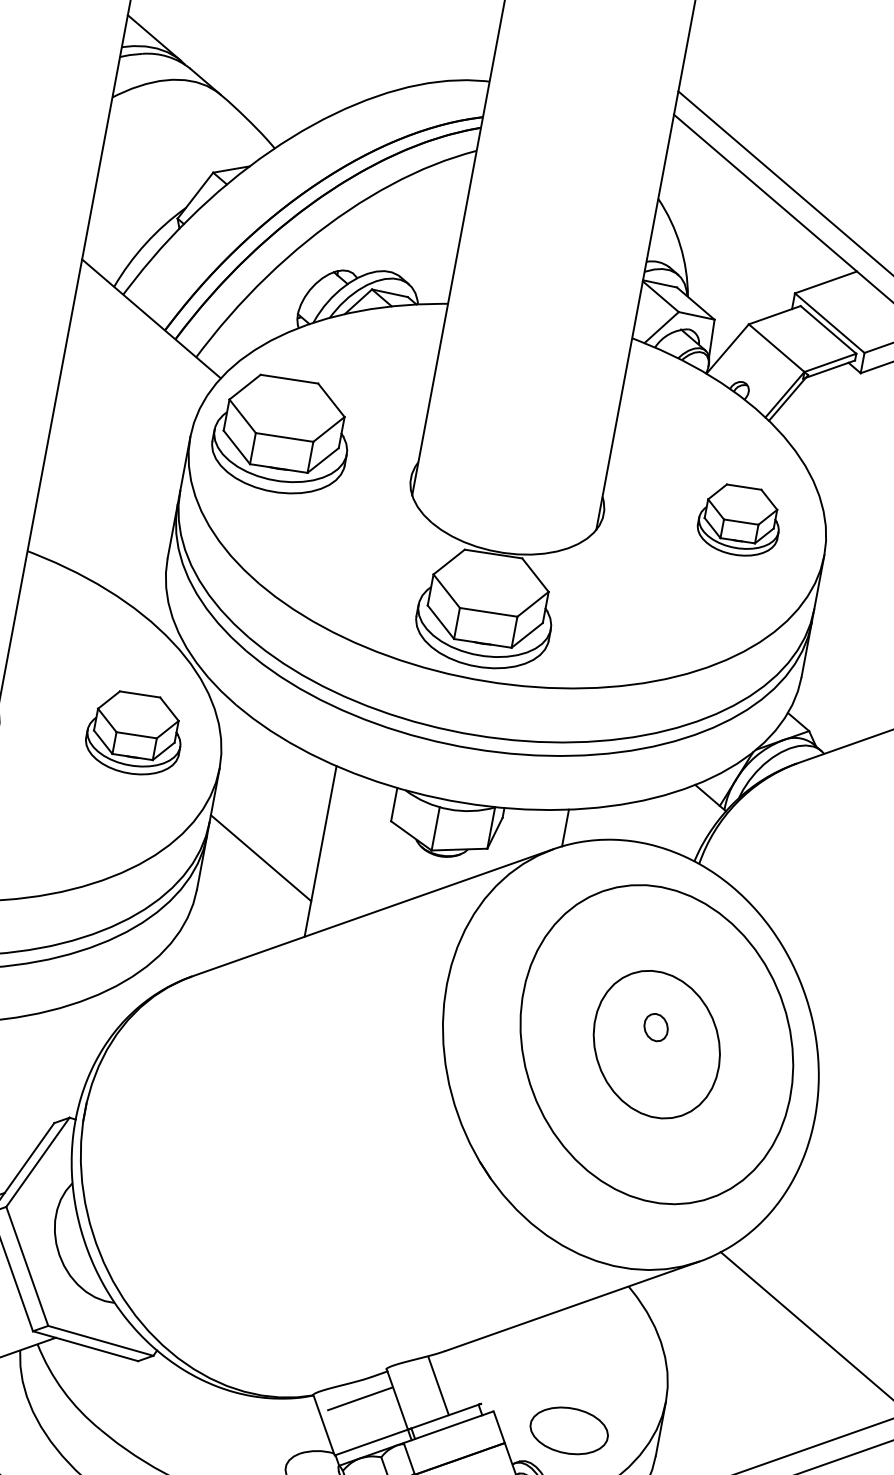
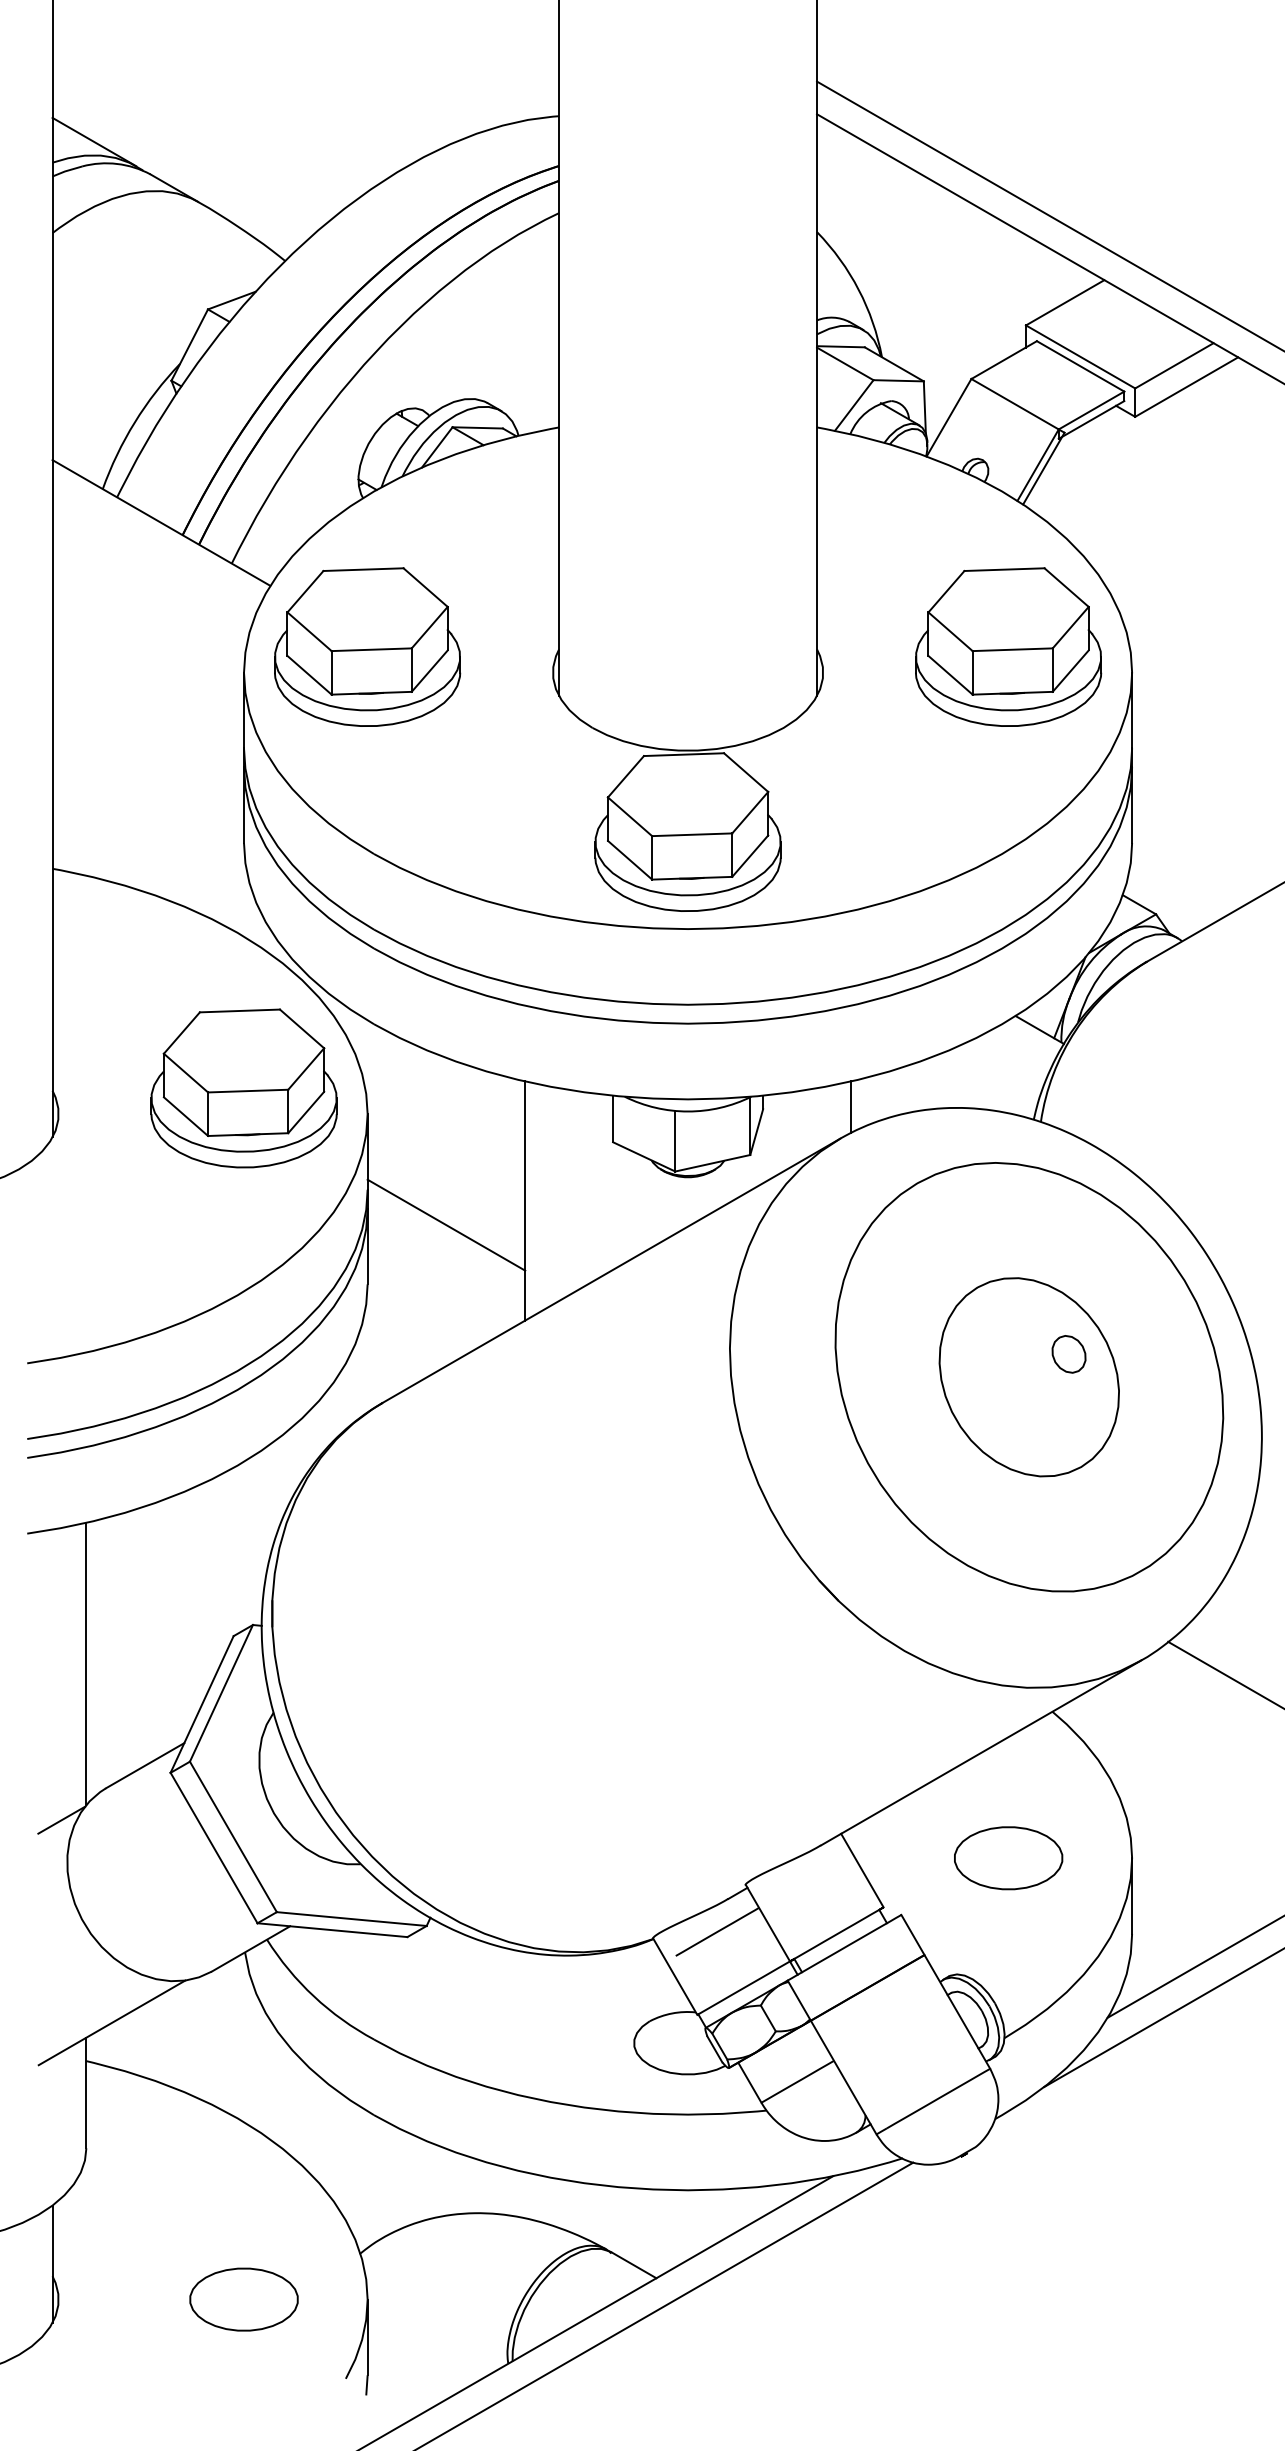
part: (739, 520) -> (1008, 646), size x1.67
part: (134, 733) -> (243, 1088), size x1.43
part: (655, 1027) -> (1068, 1354), moved
line: (438, 1385) -> (862, 1870), moved
part: (569, 1431) -> (1008, 1858), moved

